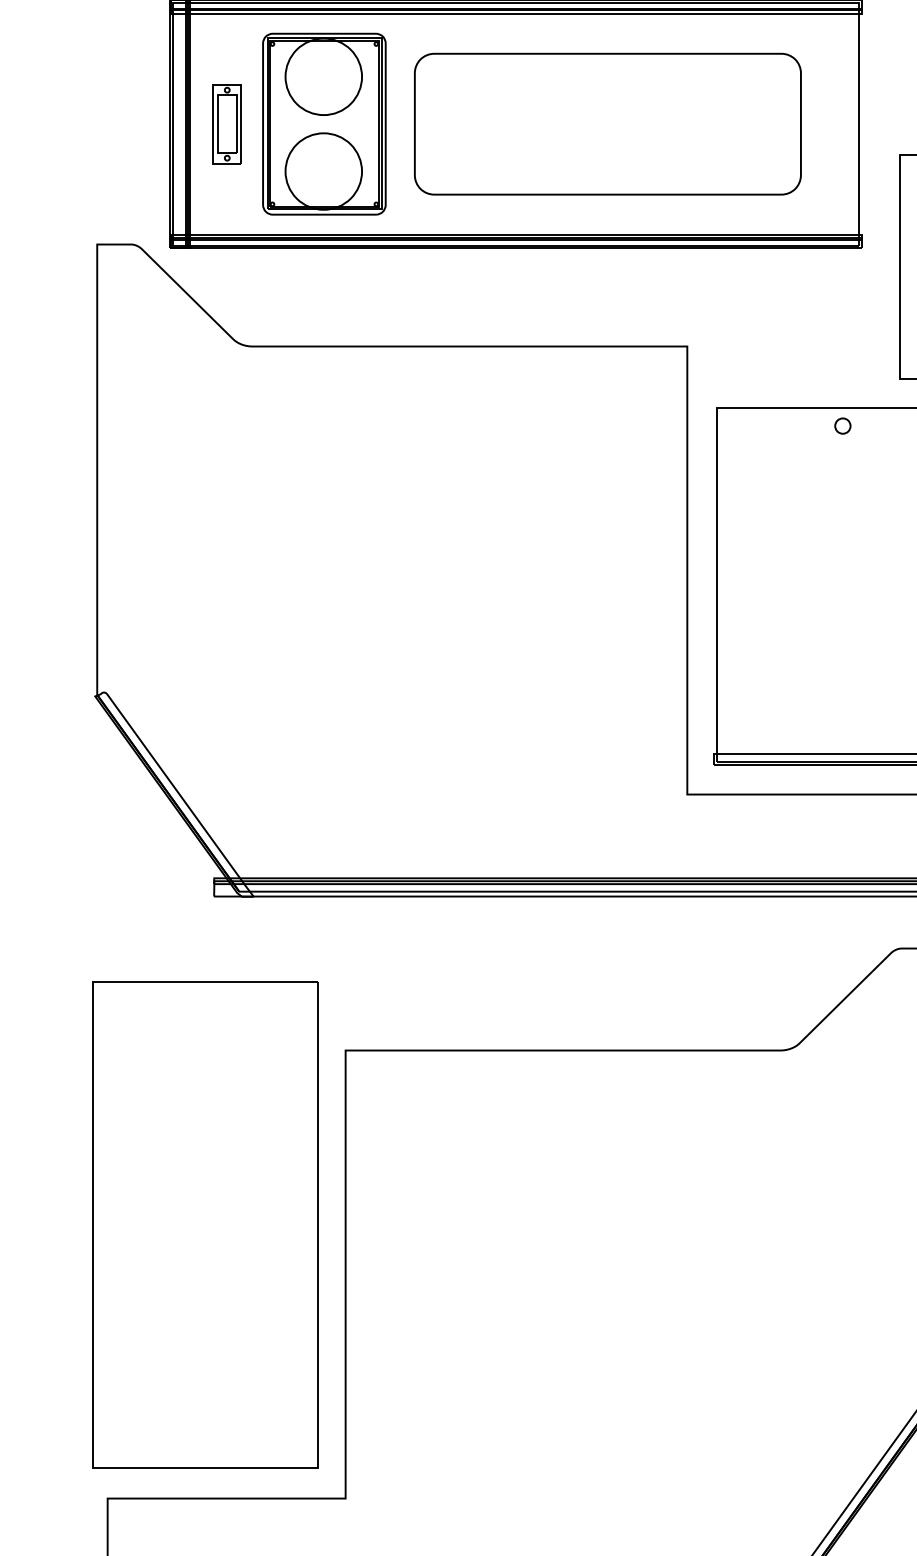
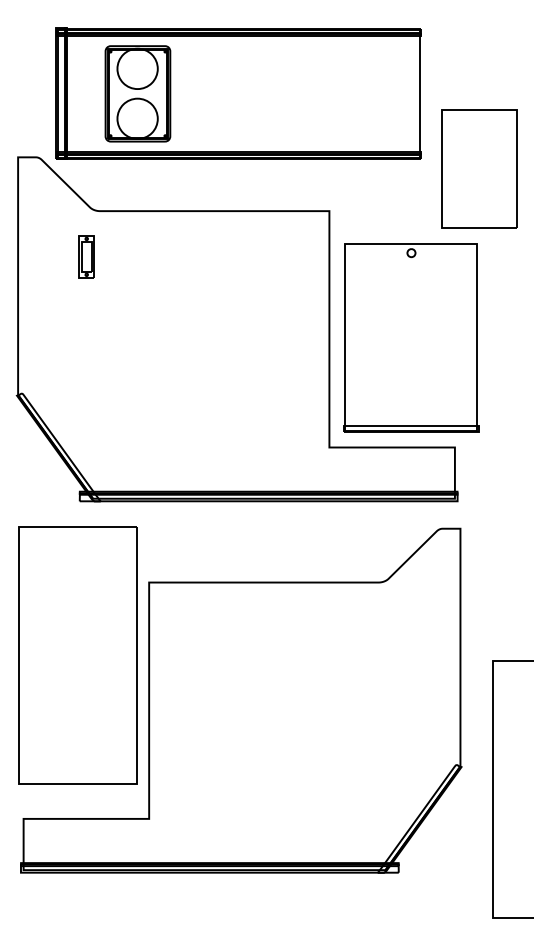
part: (226, 123) -> (86, 256), moved
part: (607, 123) -> (287, 93), removed
part: (204, 1224) -> (77, 655), moved

